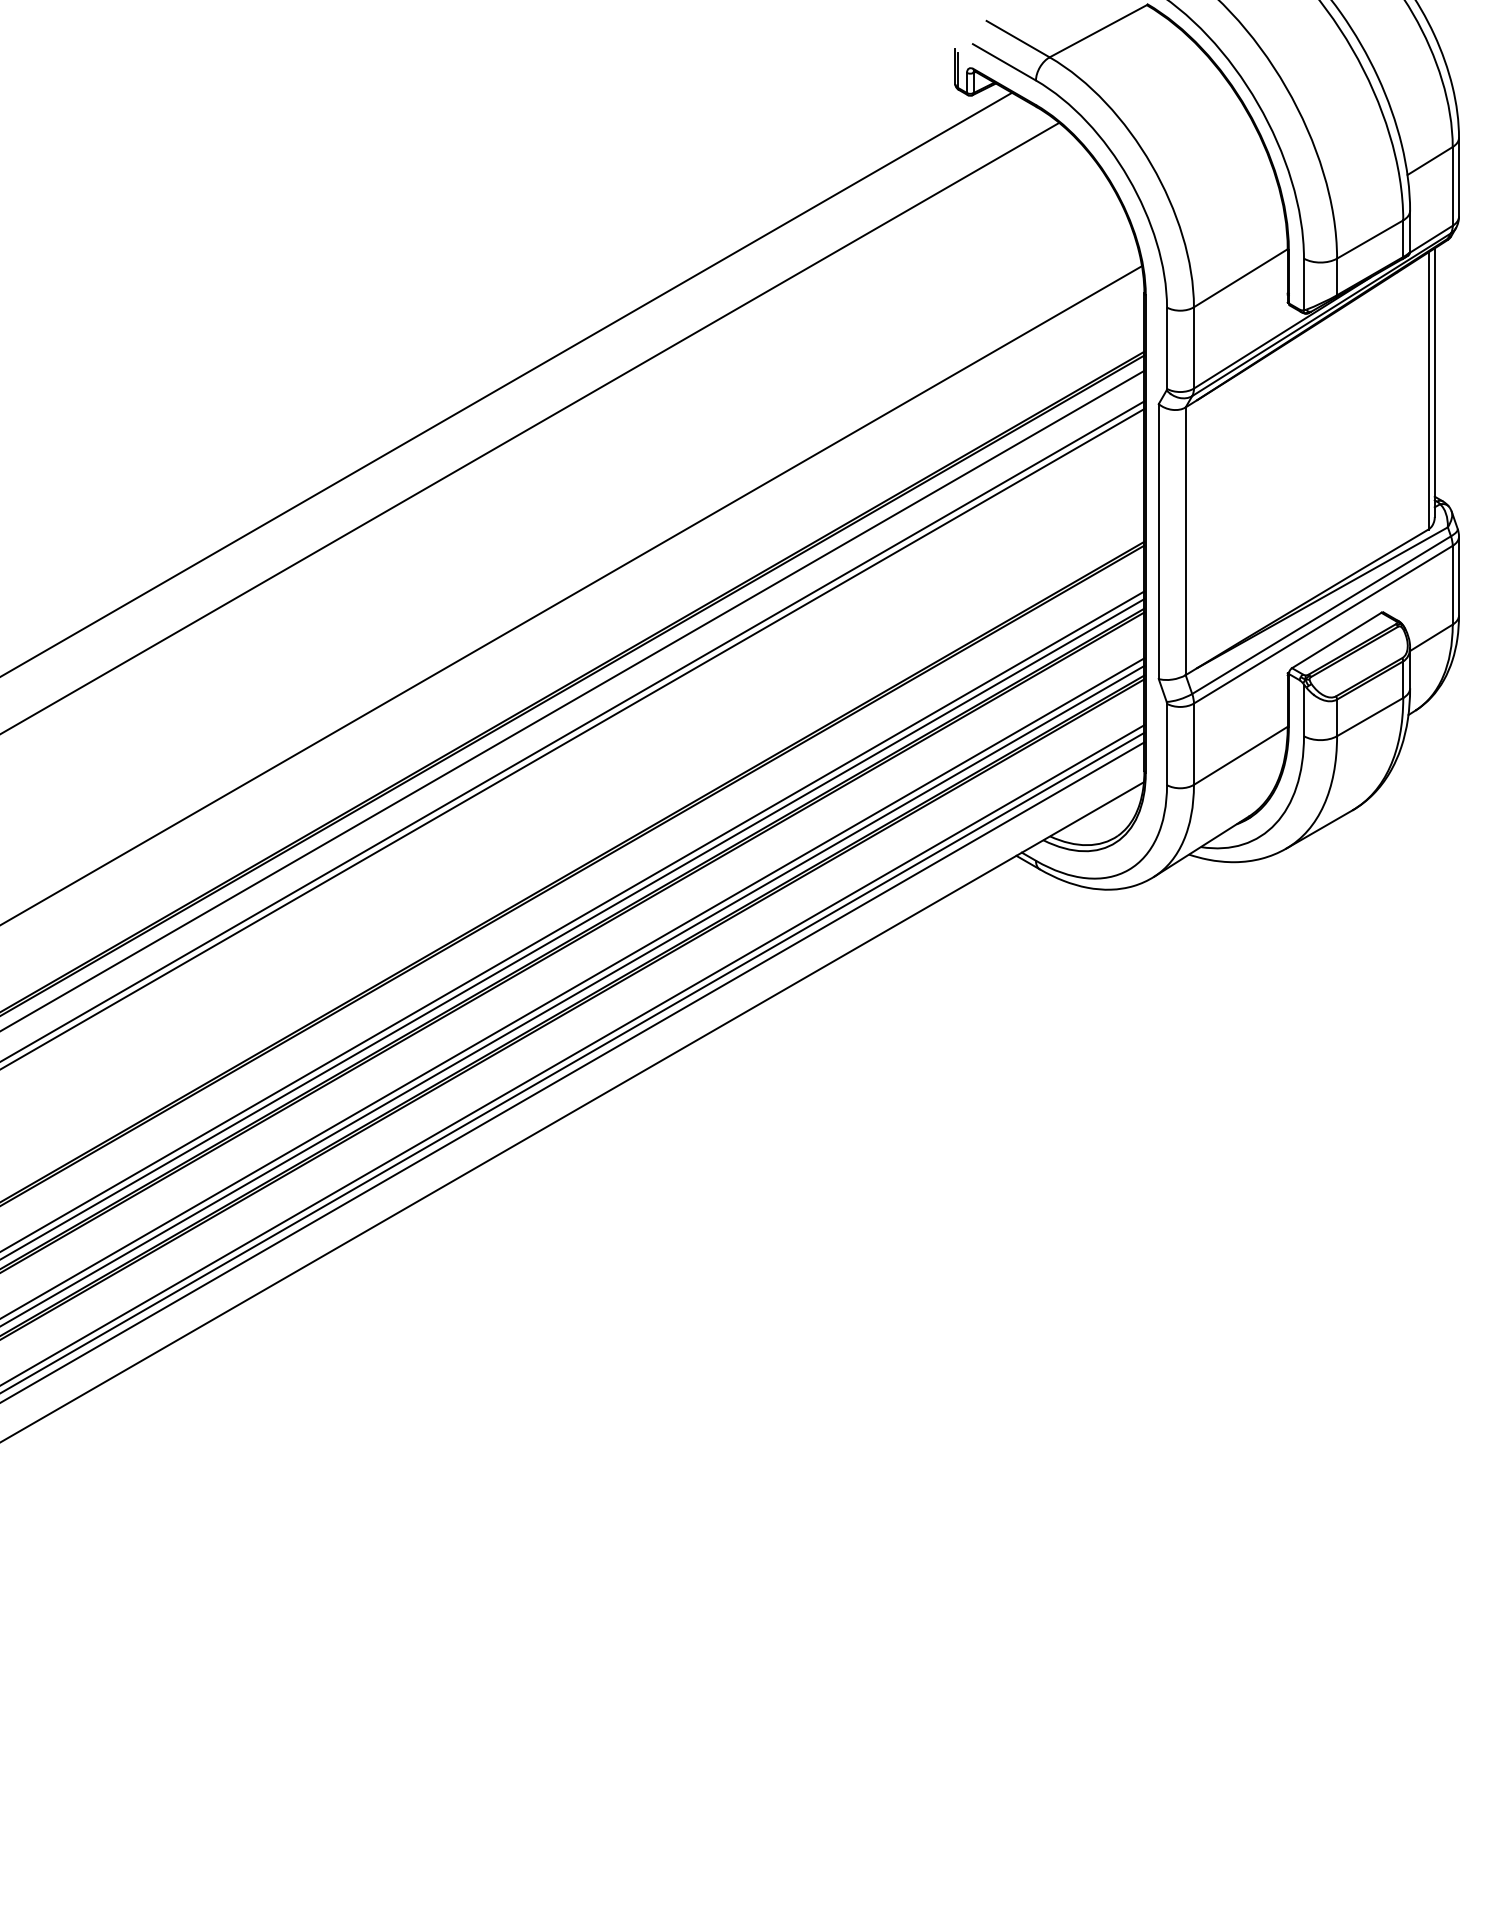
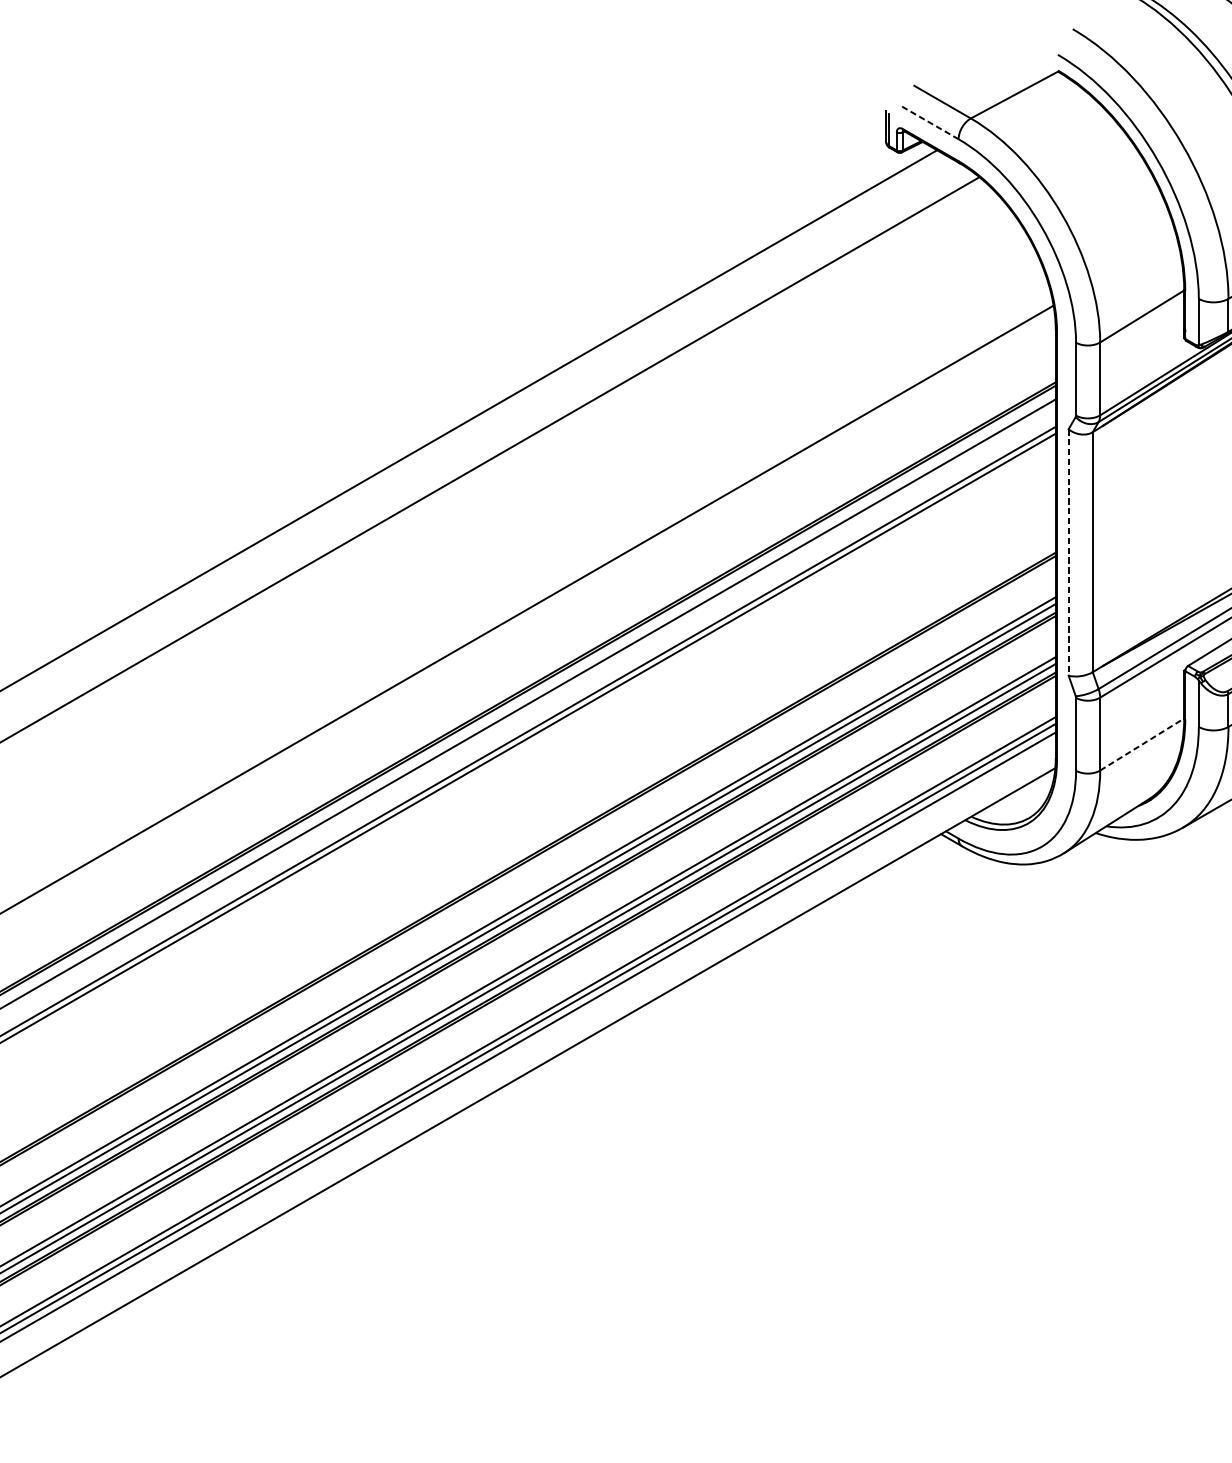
line: (1004, 62) -> (930, 123), solid -> dashed
line: (1158, 542) -> (1068, 553), solid -> dashed
line: (1241, 755) -> (1142, 744), solid -> dashed

